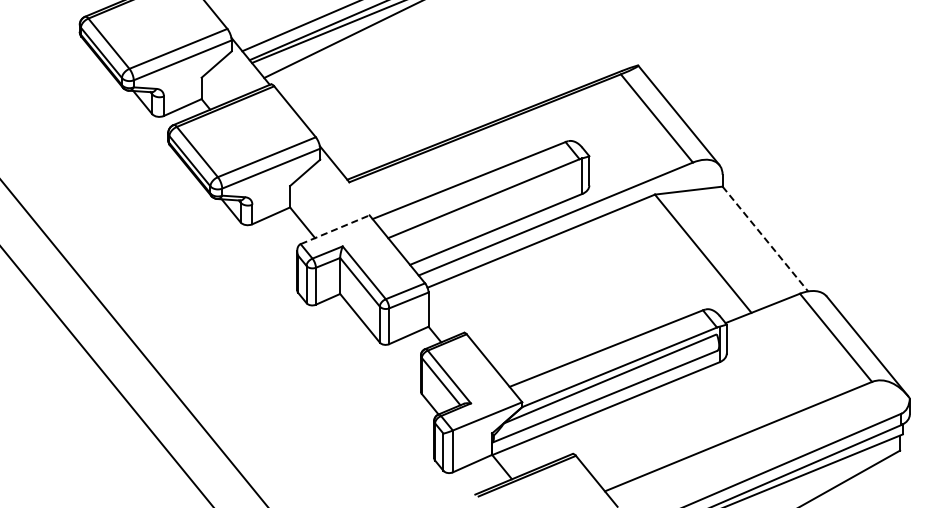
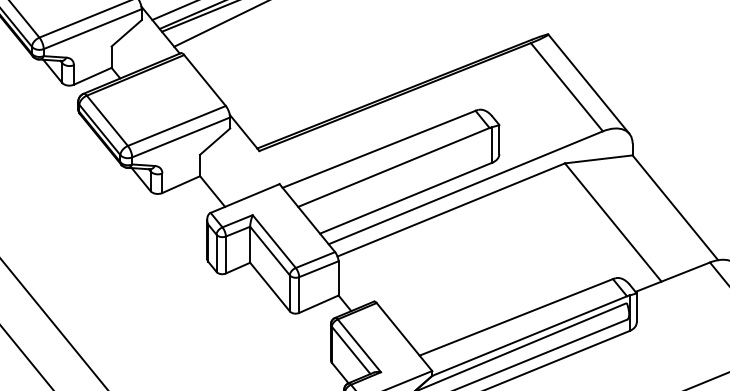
line: (335, 229) -> (245, 198), dashed -> solid
line: (765, 239) -> (675, 208), dashed -> solid

